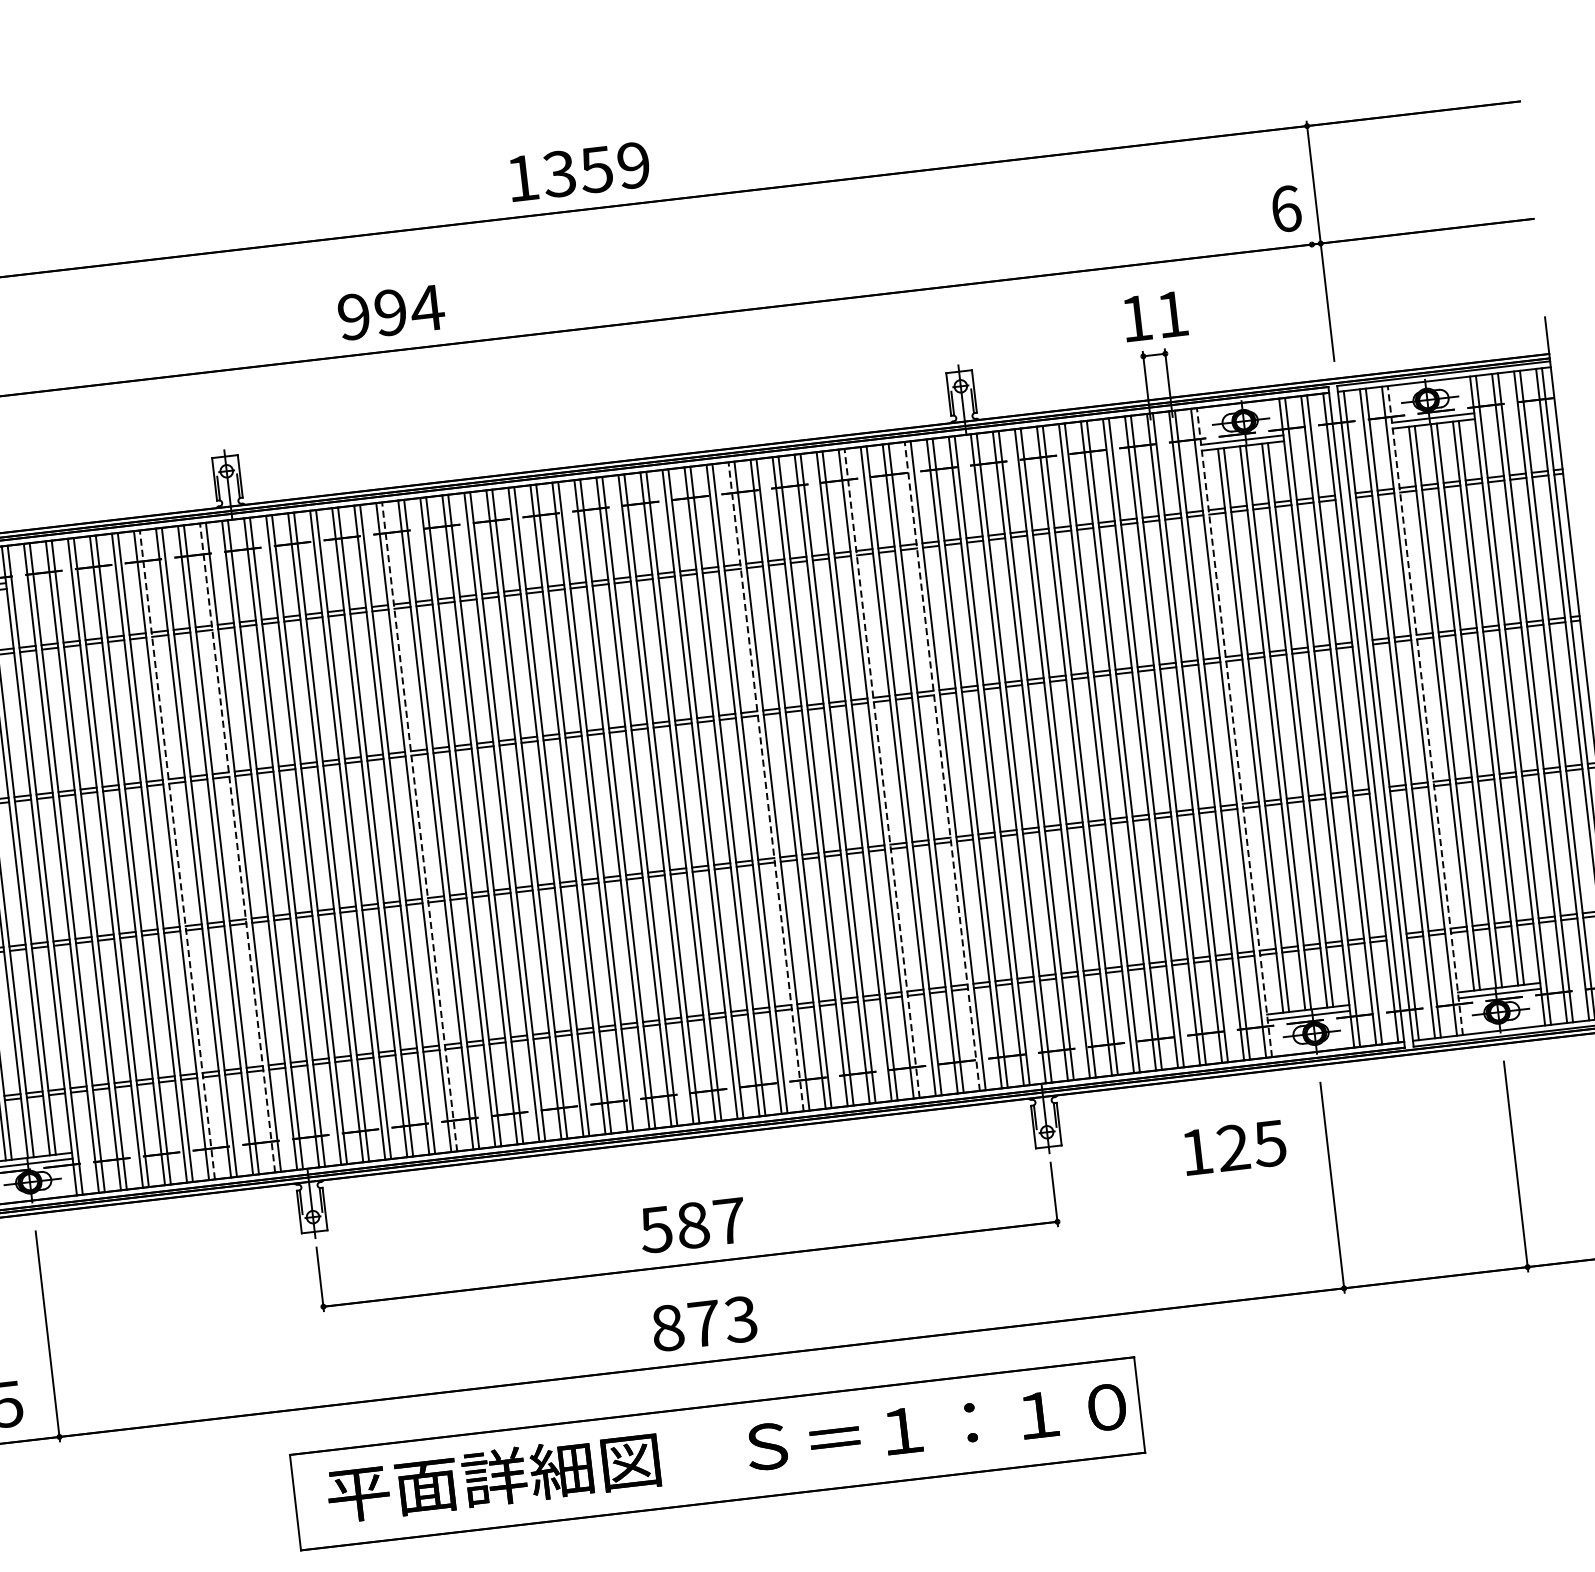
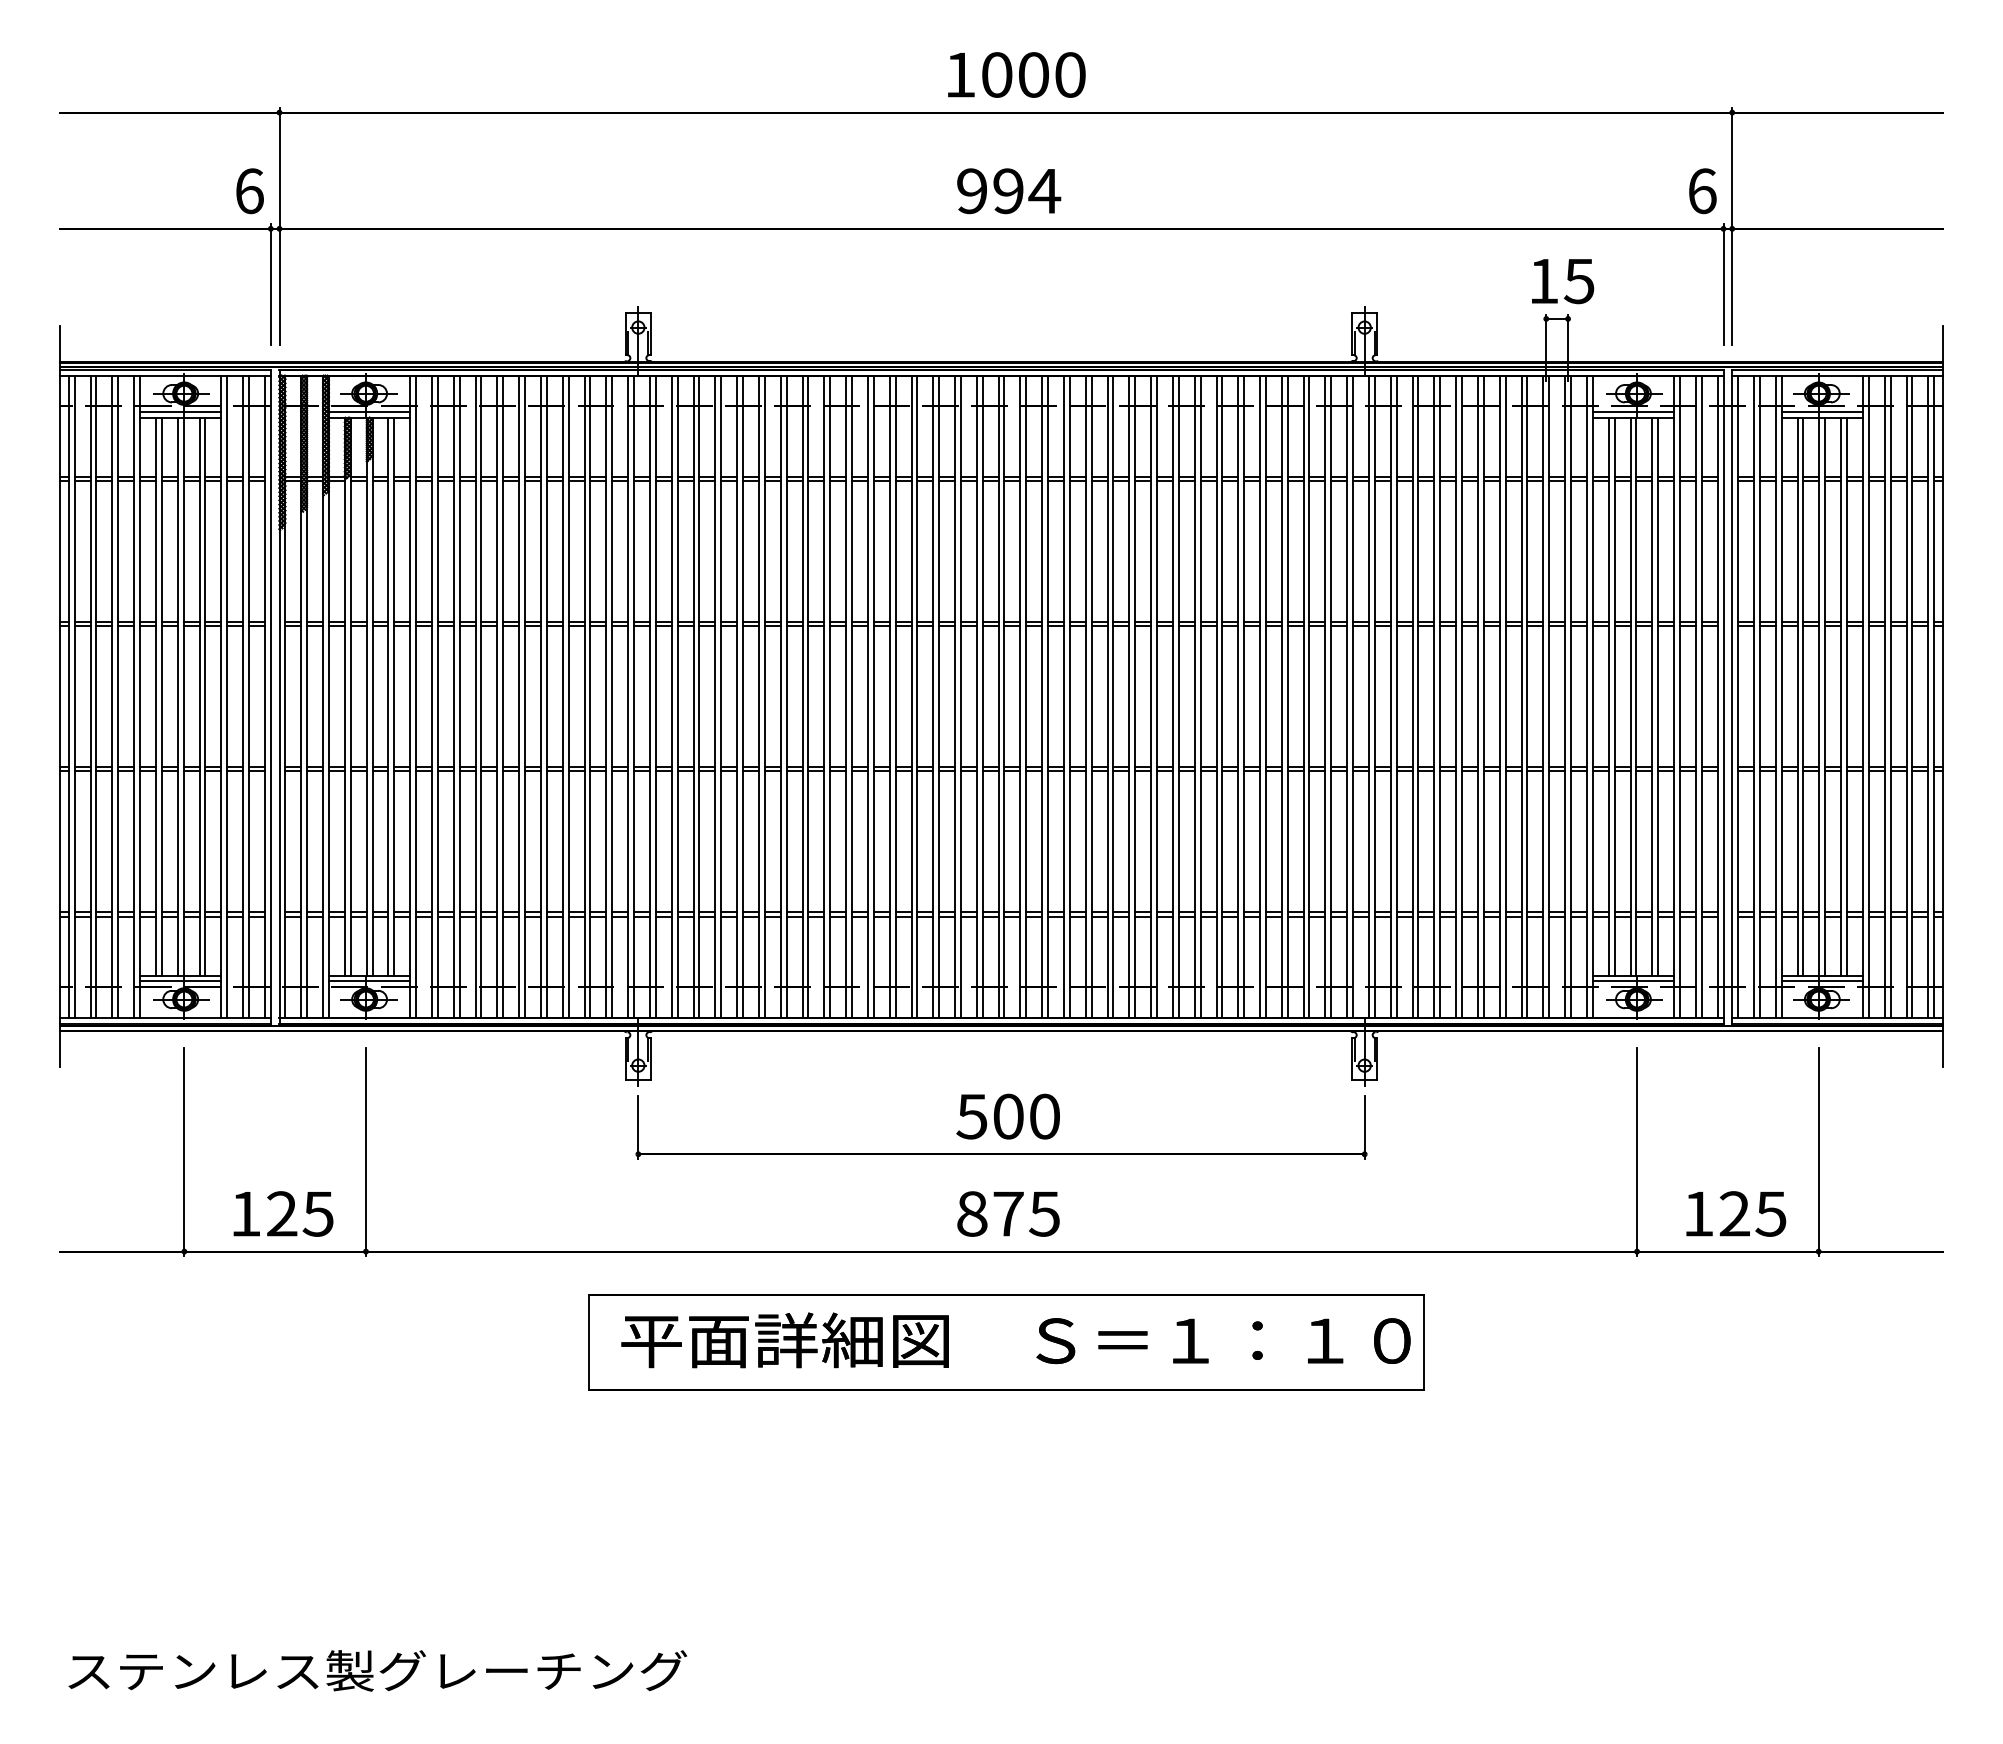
text: (596, 169) -> (1033, 74), 1359 -> 1000
line: (1318, 300) -> (1723, 284), added
text: (391, 312) -> (1009, 191), moved
text: (1171, 314) -> (1578, 281), 11 -> 15
line: (1425, 710) -> (1781, 696), dashed -> solid
line: (1234, 732) -> (1592, 696), dashed -> solid
line: (942, 766) -> (1303, 696), dashed -> solid
line: (882, 773) -> (1244, 696), dashed -> solid
line: (766, 786) -> (1129, 696), dashed -> solid
line: (419, 826) -> (786, 696), dashed -> solid
line: (237, 847) -> (606, 696), dashed -> solid
line: (177, 854) -> (546, 696), dashed -> solid
text: (1235, 1147) -> (1736, 1213), moved
text: (711, 1223) -> (1026, 1116), 587 -> 500
text: (740, 1319) -> (1044, 1213), 873 -> 875

